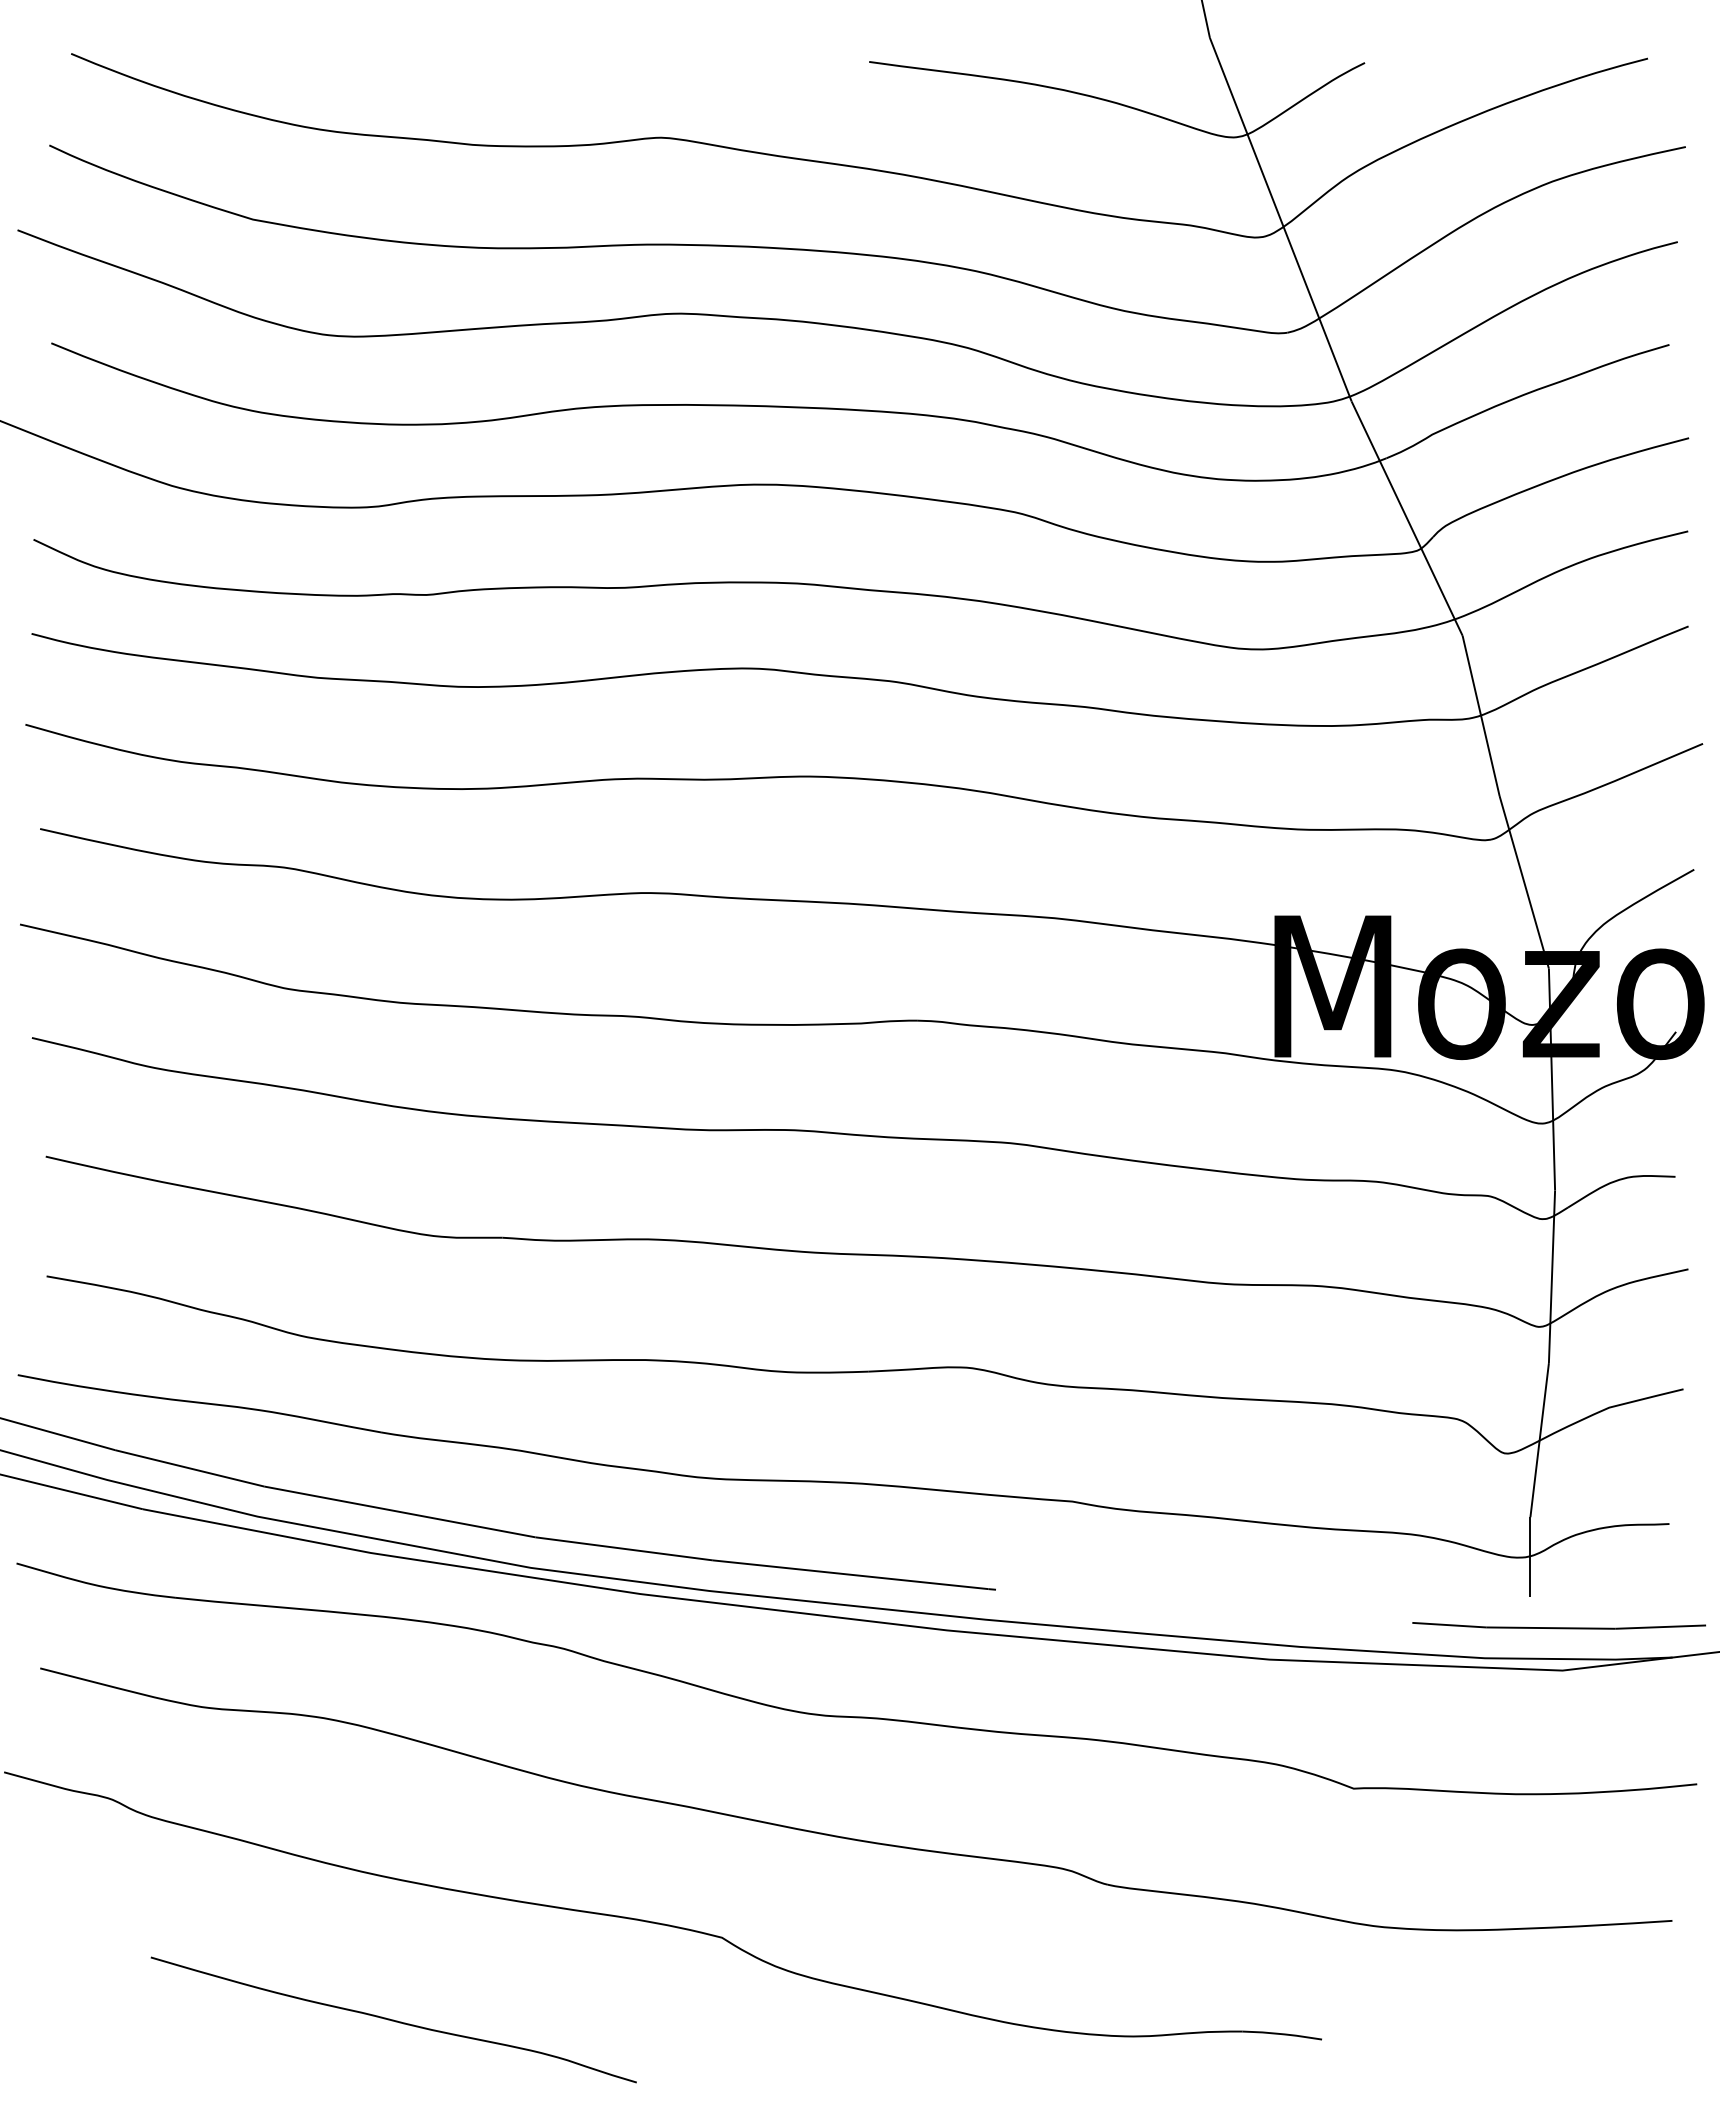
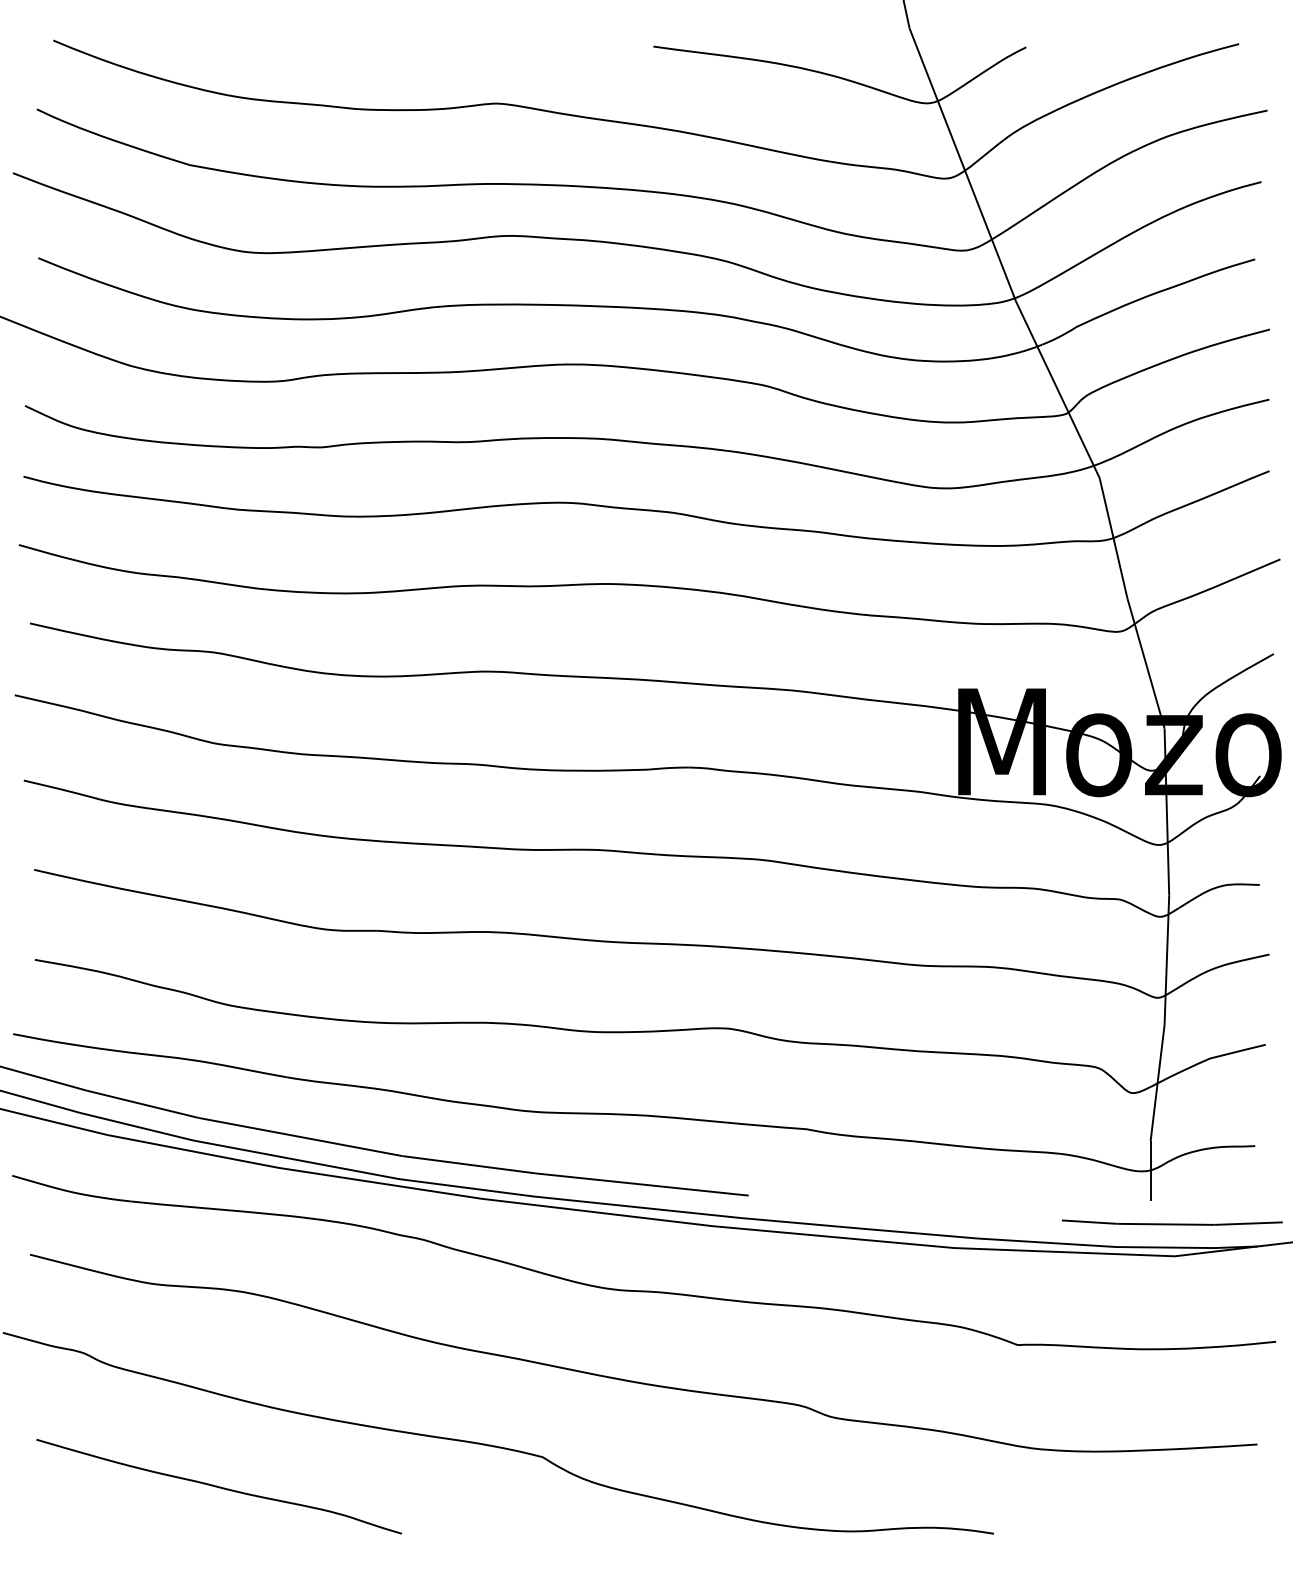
curve: (393, 2019) -> (218, 1486), moved

